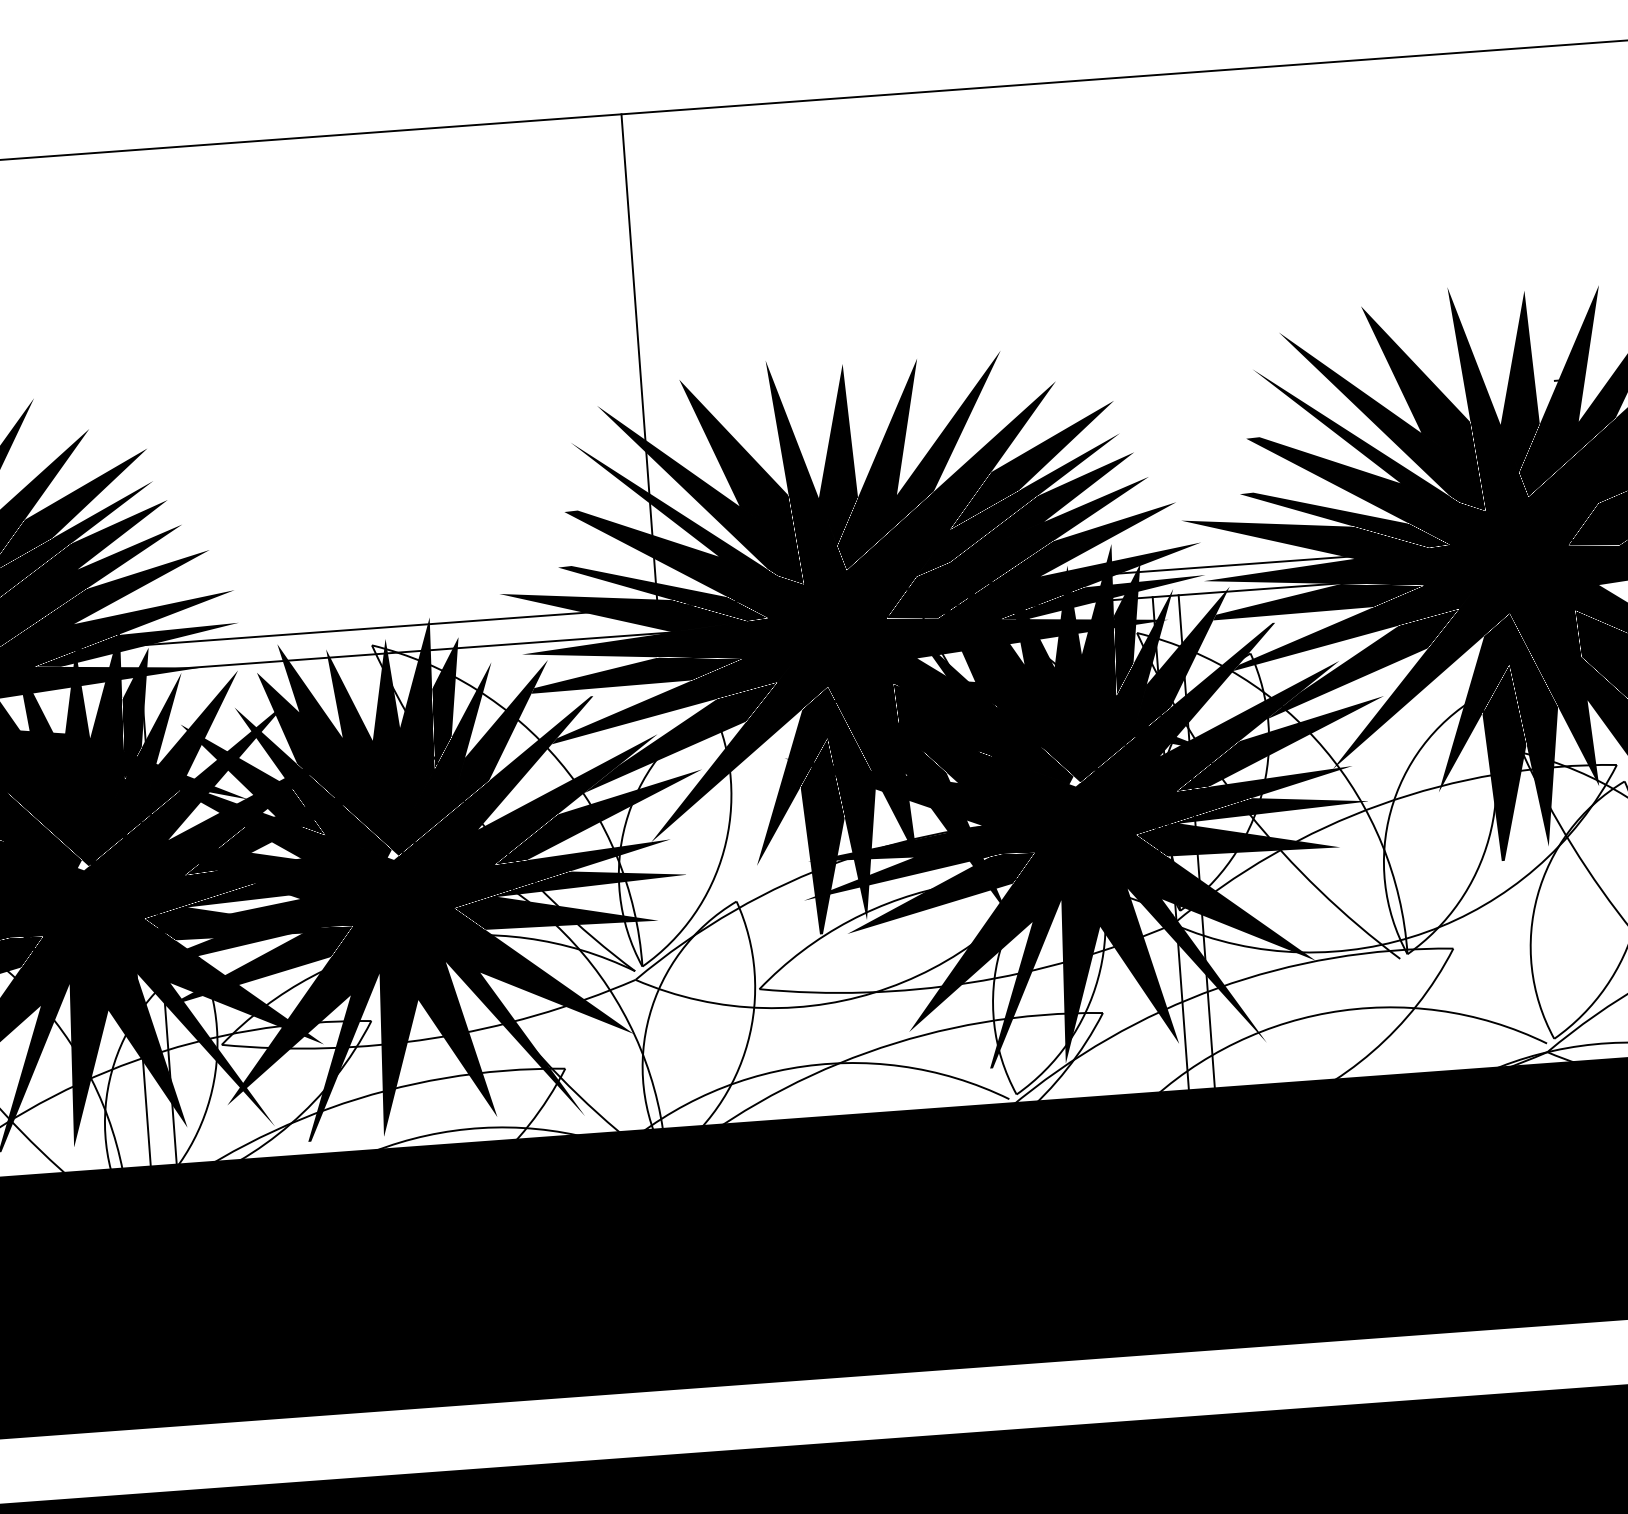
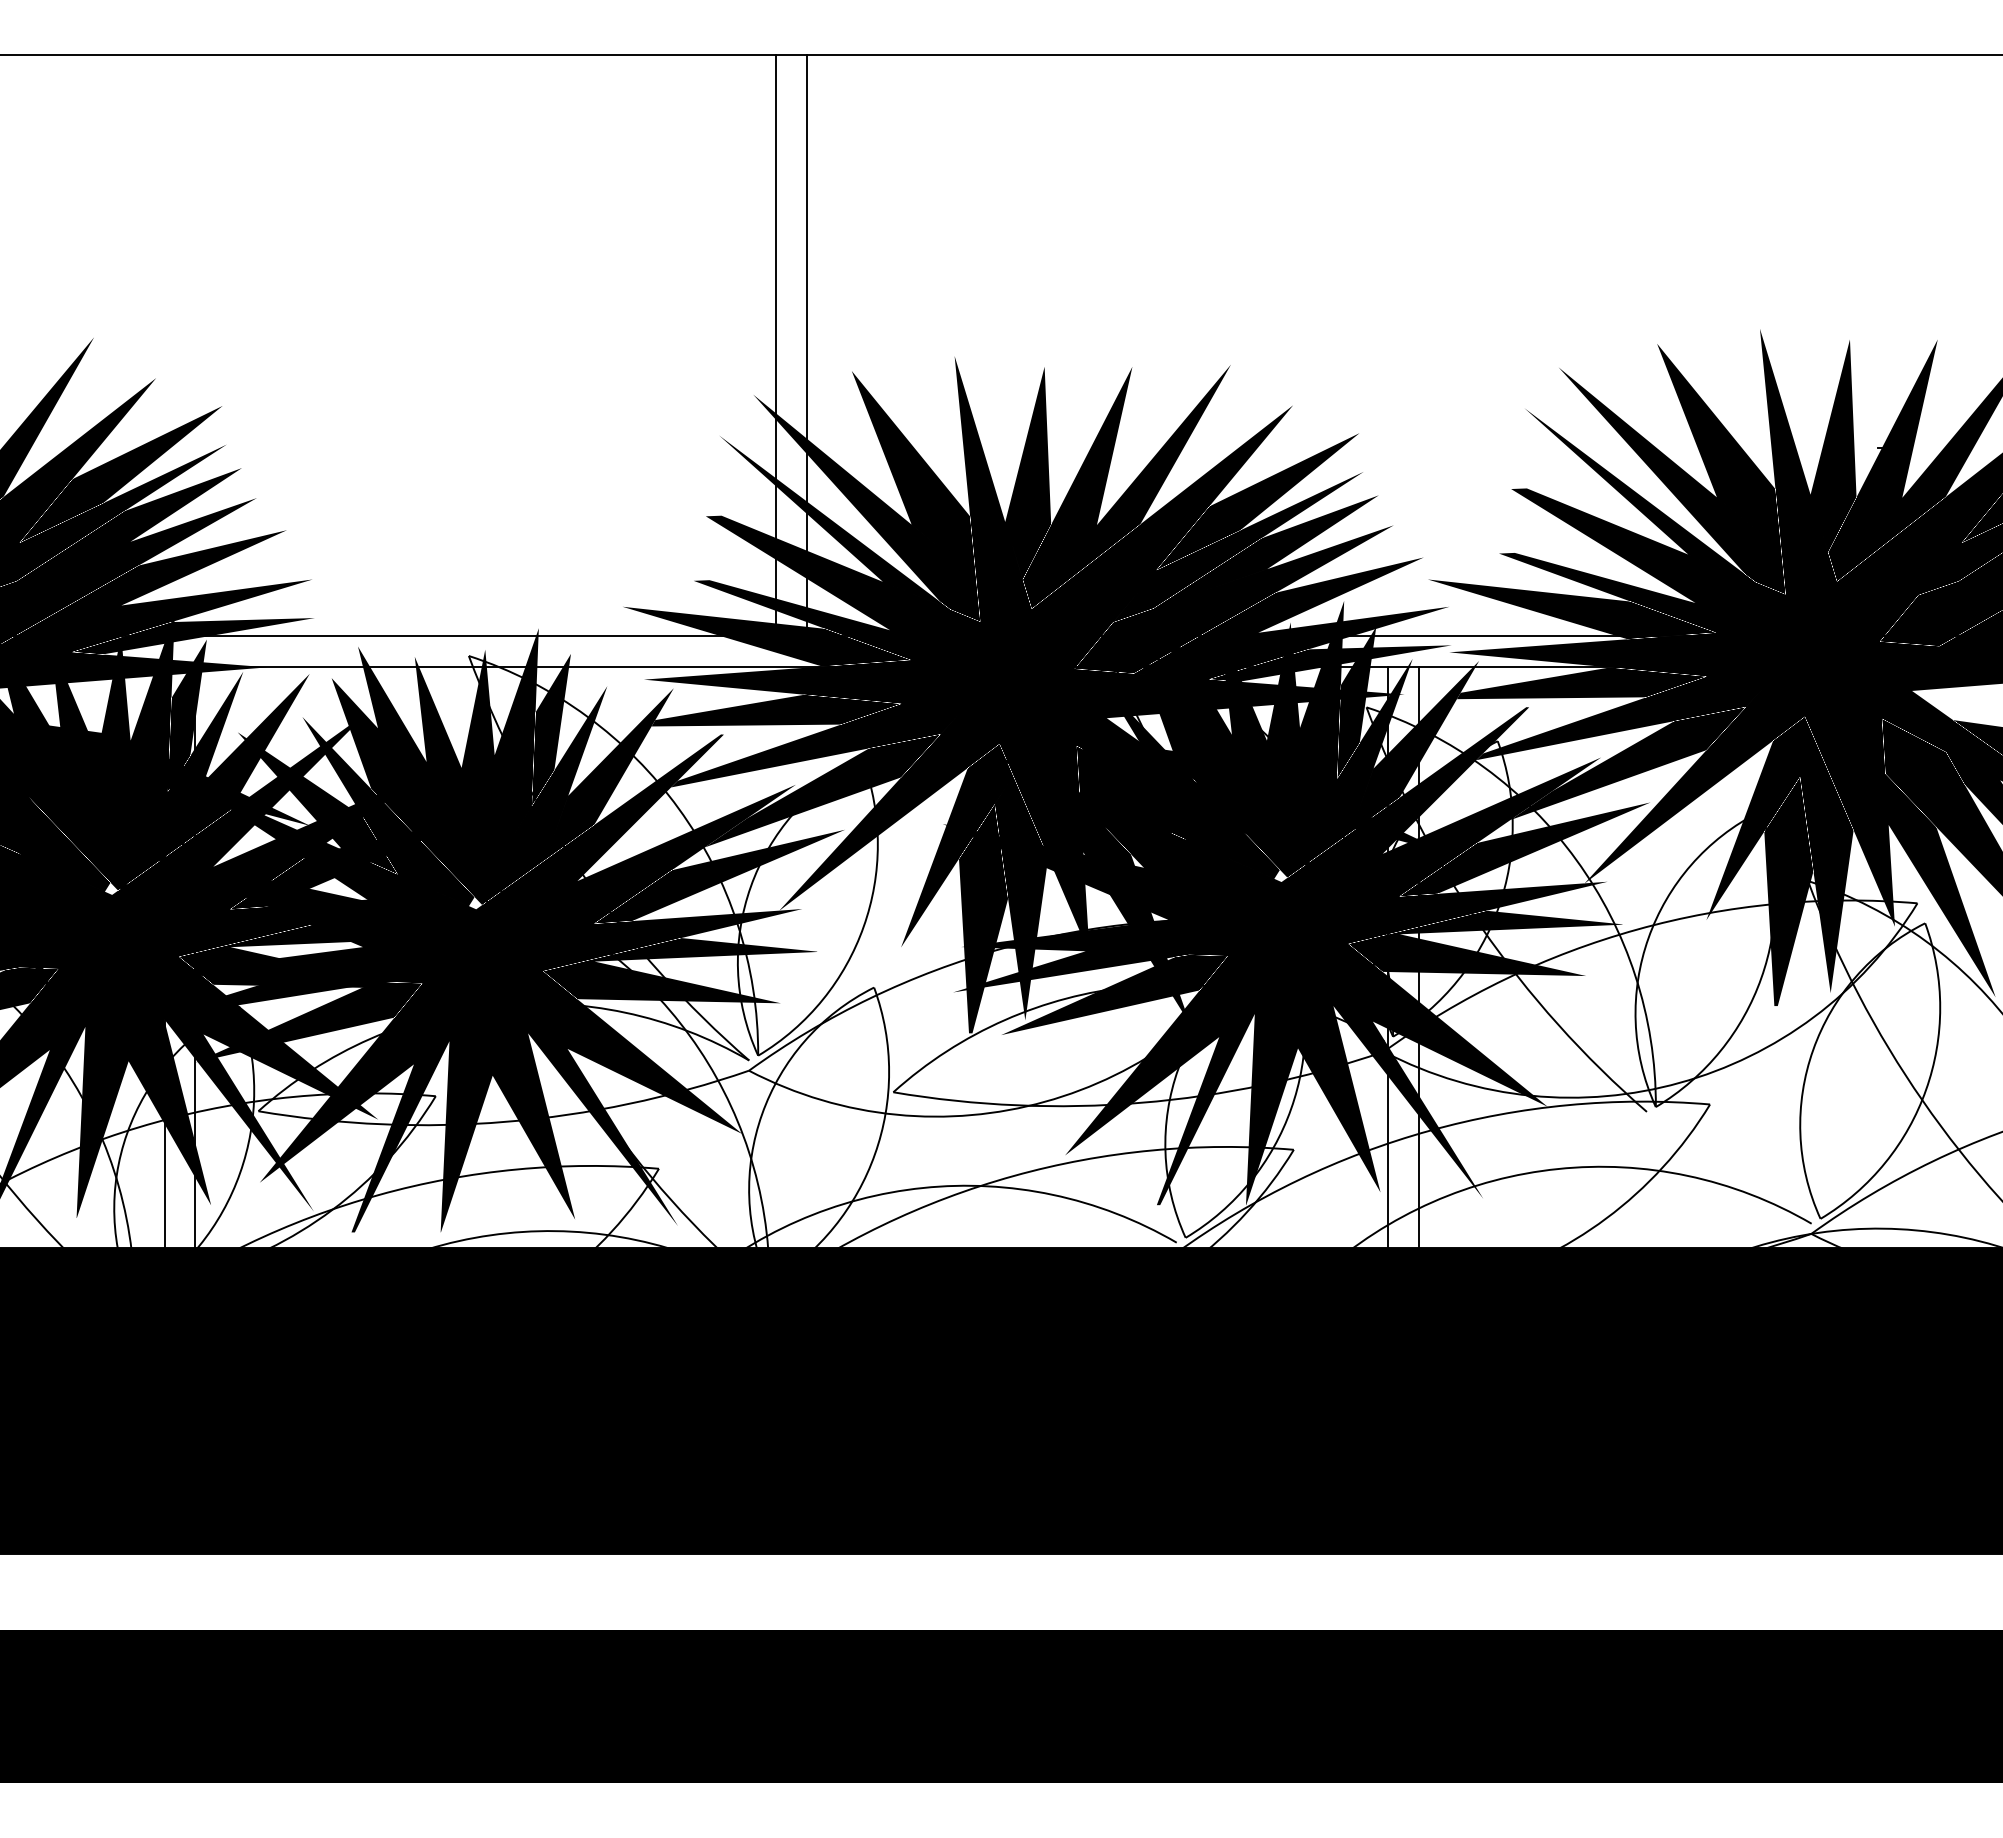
line: (613, 362) -> (776, 345), added

